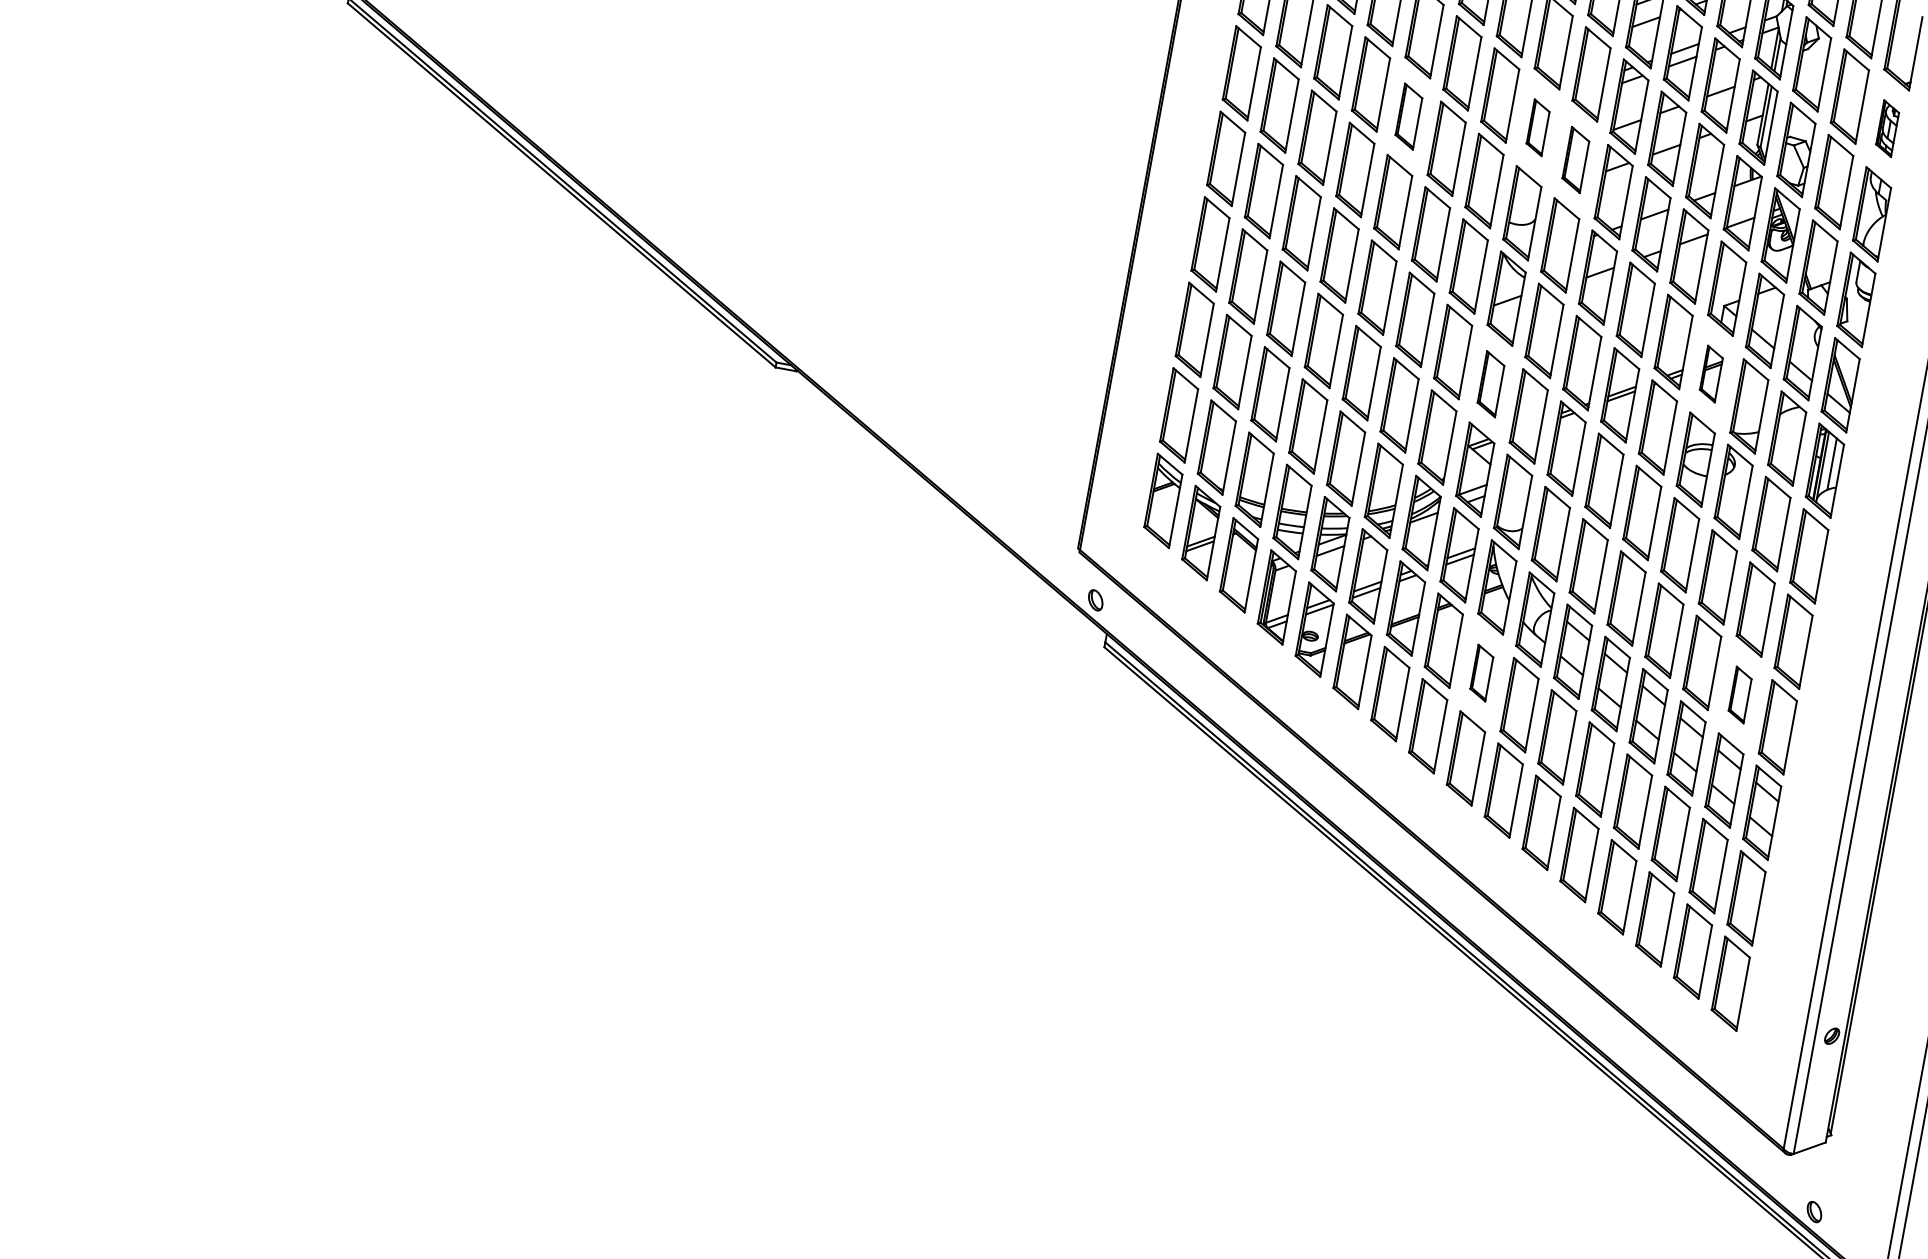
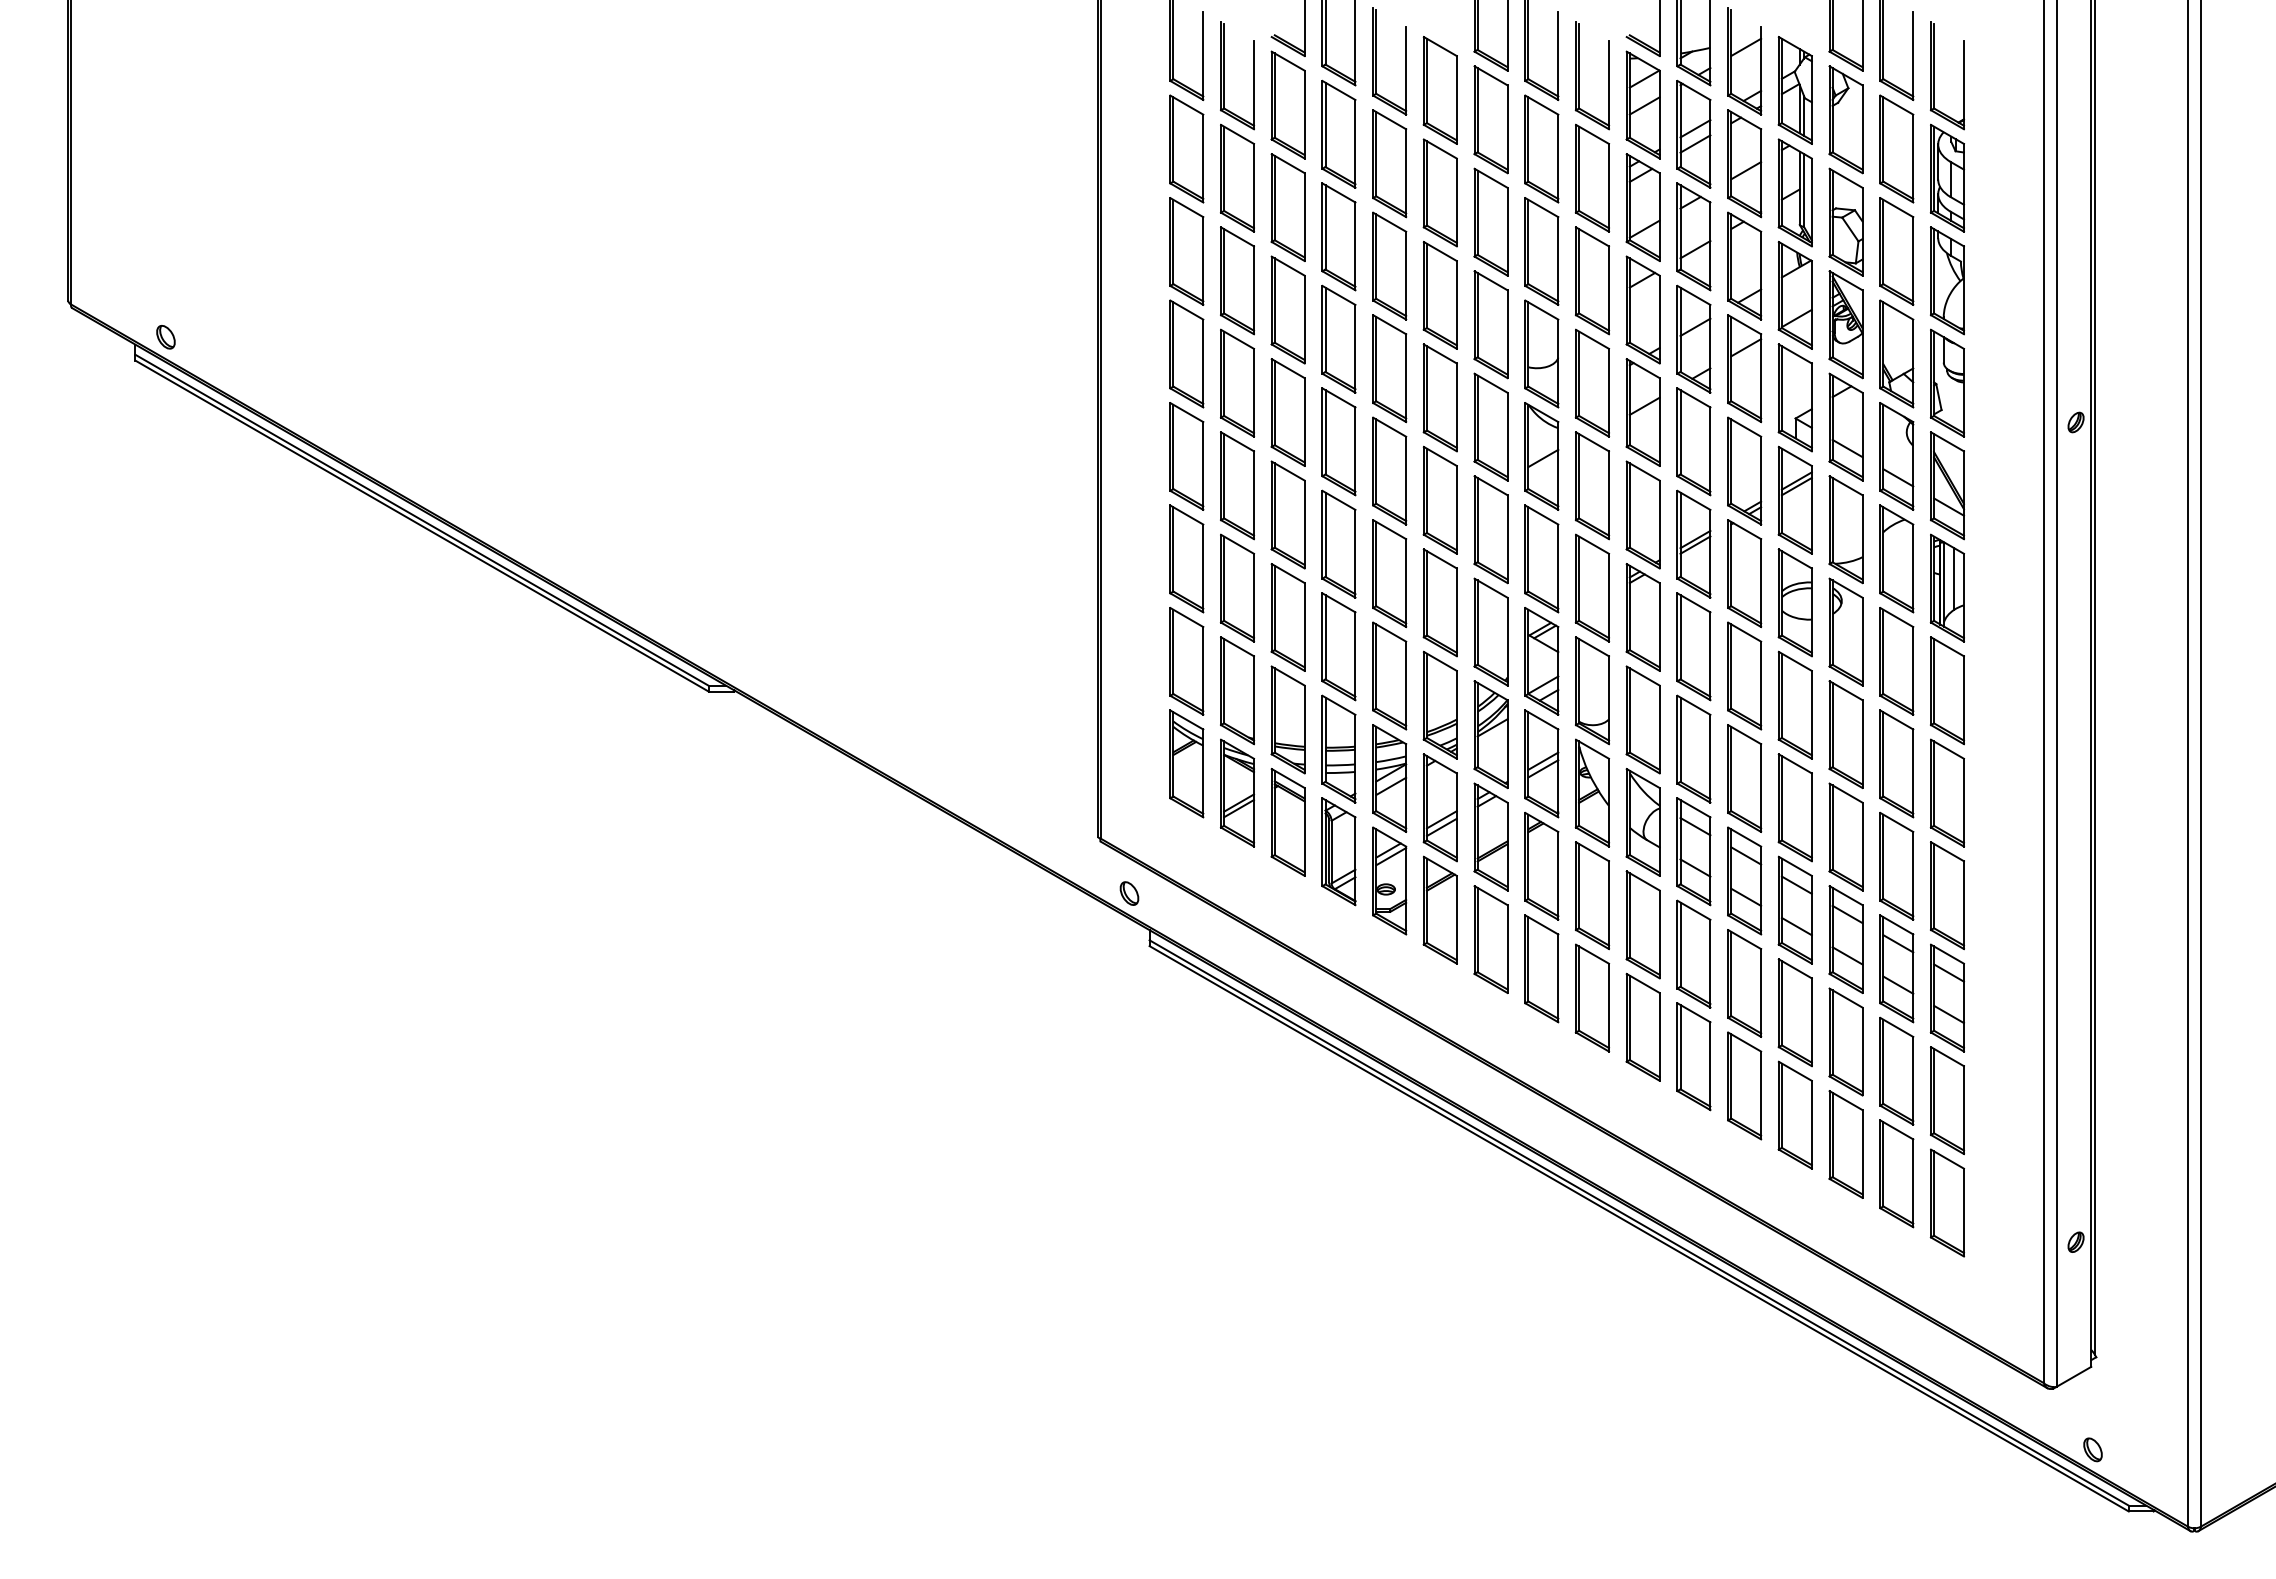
part: (1408, 116) -> (1389, 265), size x1.43
part: (1537, 127) -> (1541, 251), size x1.67
part: (1887, 127) -> (1946, 177), size x1.67
part: (1575, 159) -> (1592, 280), size x1.43
part: (1710, 373) -> (1794, 499), size x1.67
part: (1490, 383) -> (1541, 558), size x1.43
part: (1481, 672) -> (1592, 895), size x1.67
part: (1739, 694) -> (1896, 865), size x1.67

